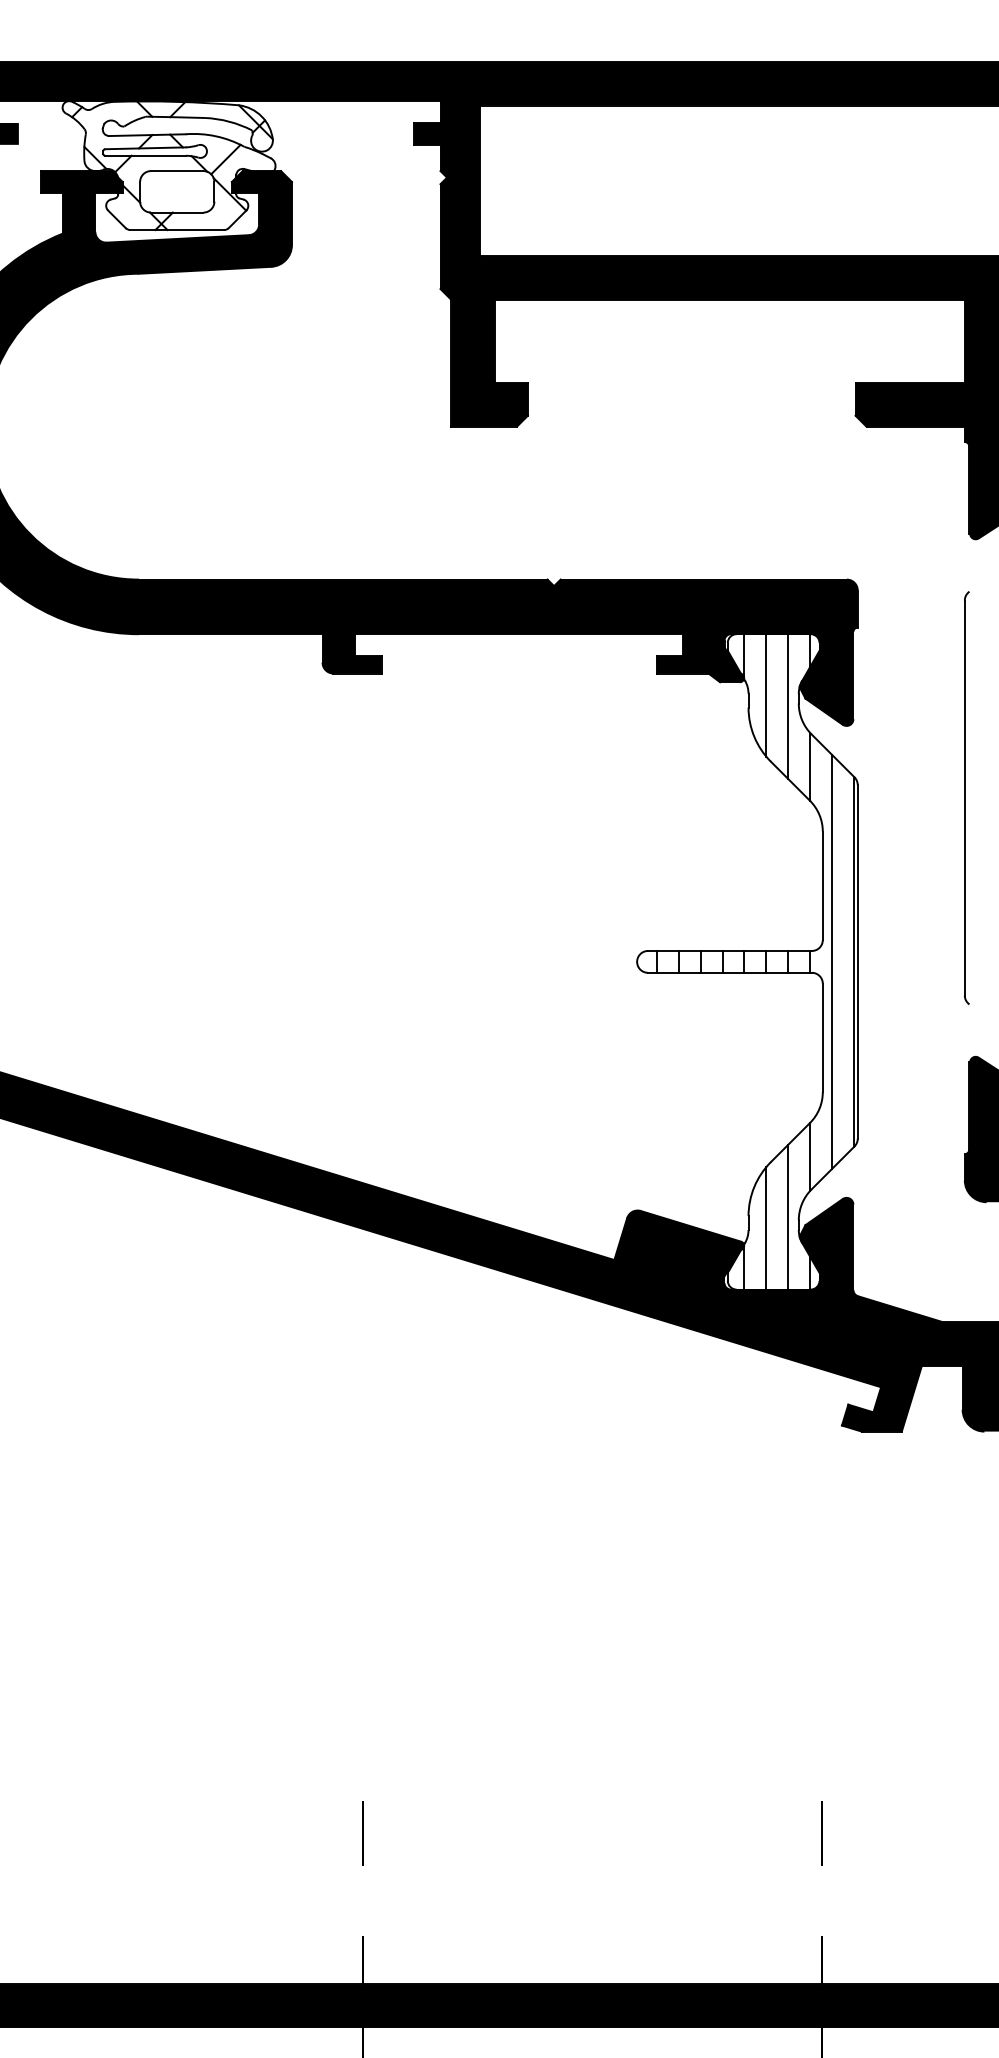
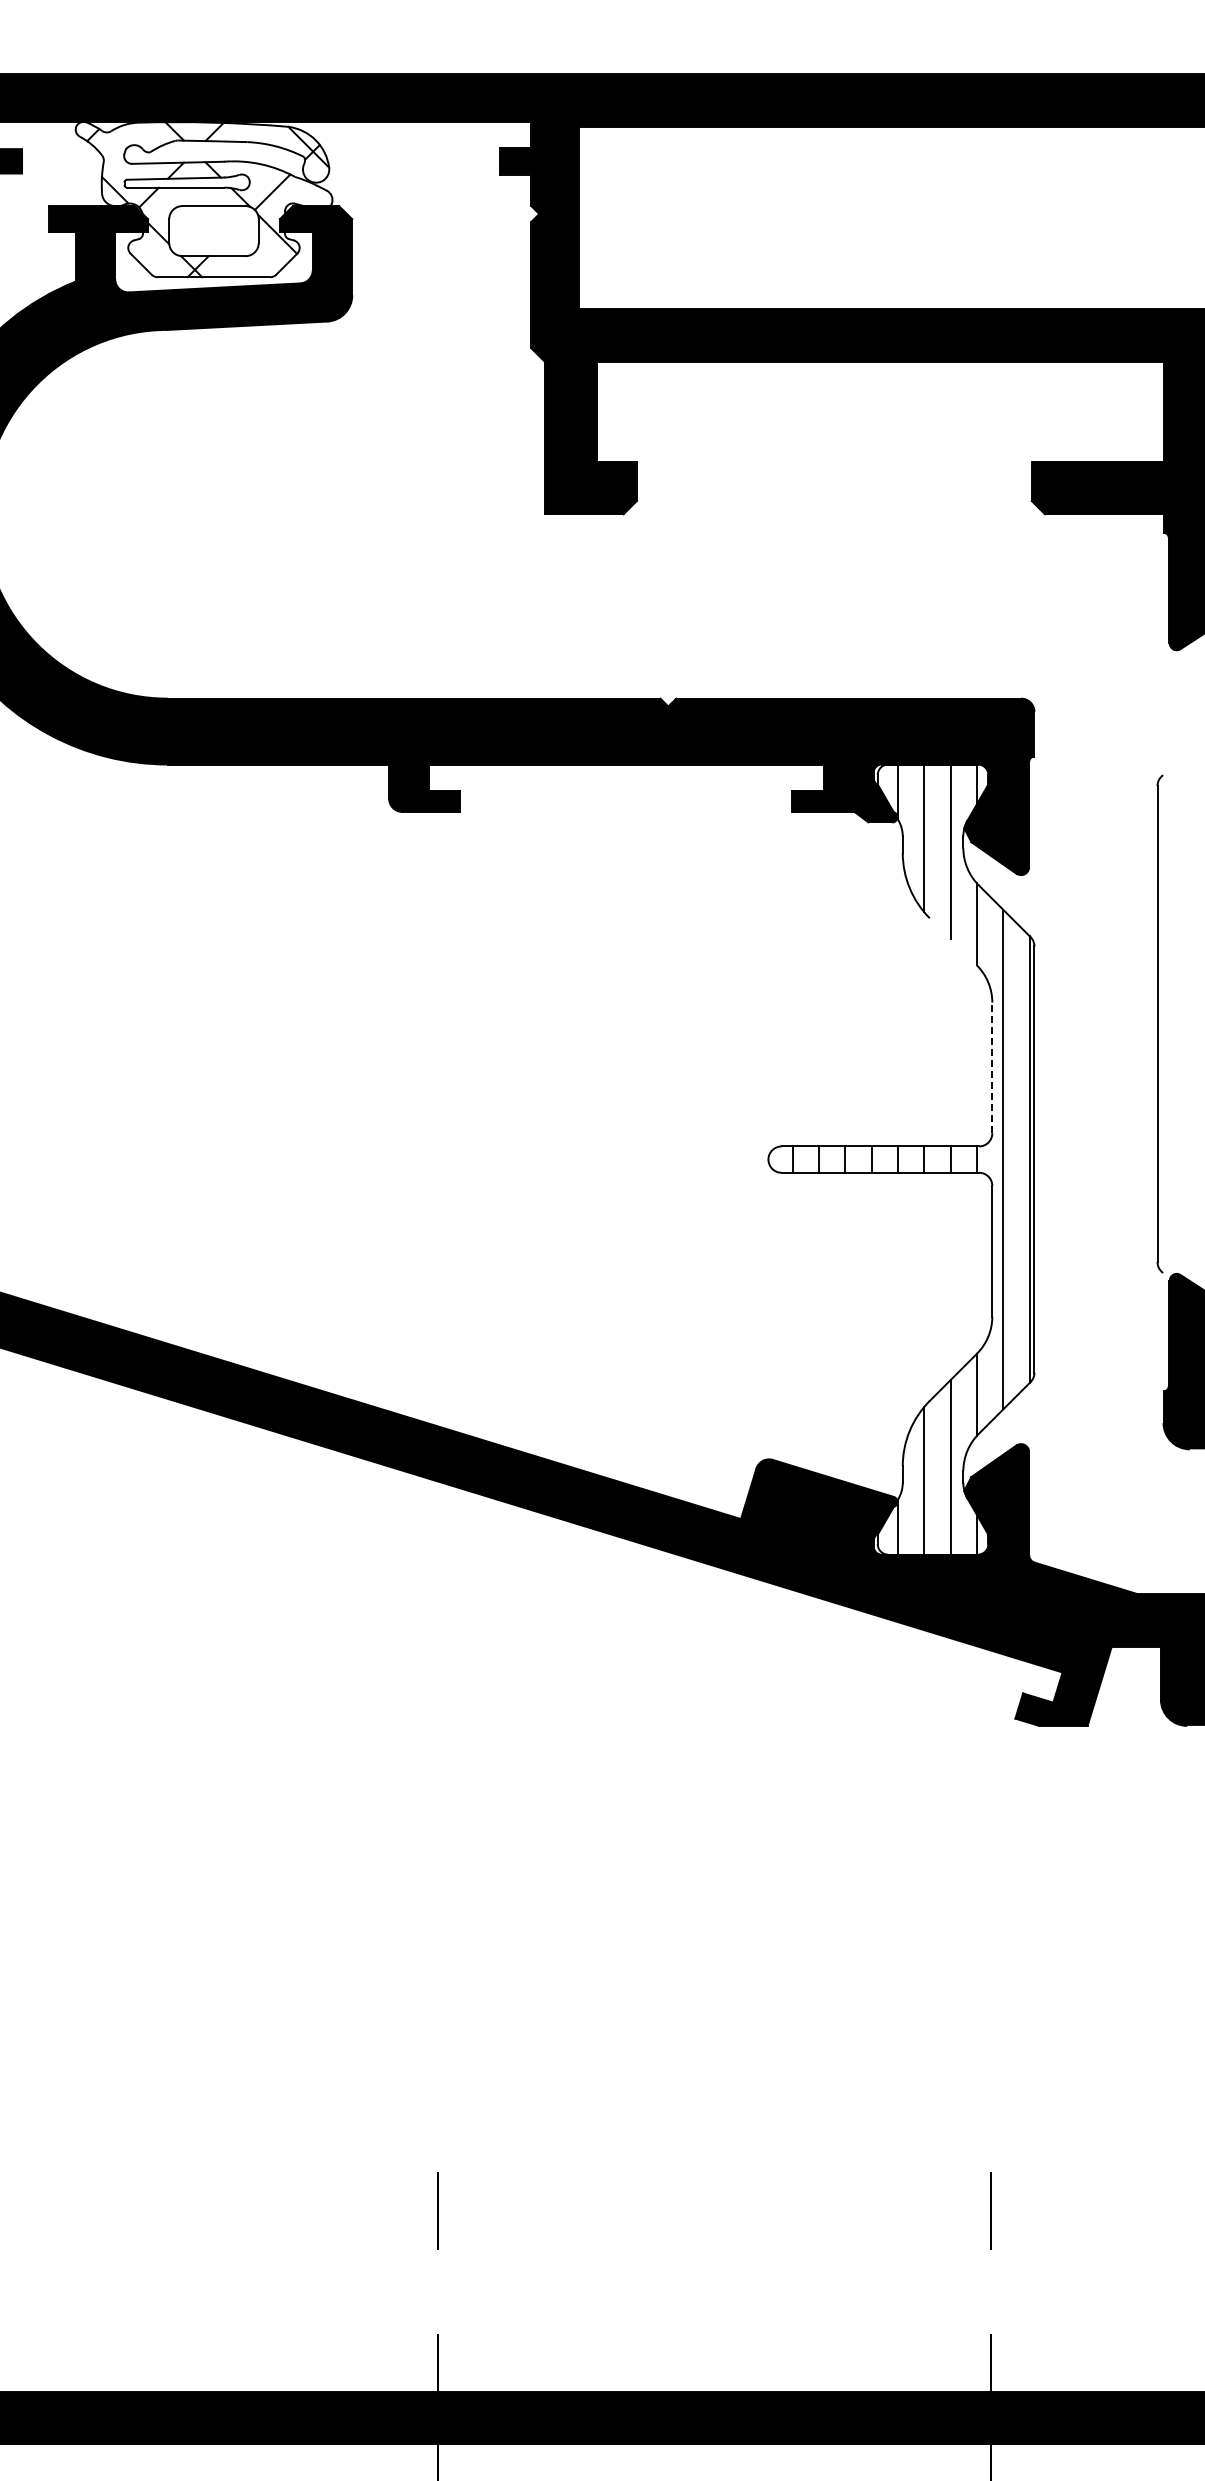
line: (789, 781) -> (952, 941), removed
part: (966, 797) -> (1159, 1023), moved
line: (822, 885) -> (992, 1067), solid -> dashed

